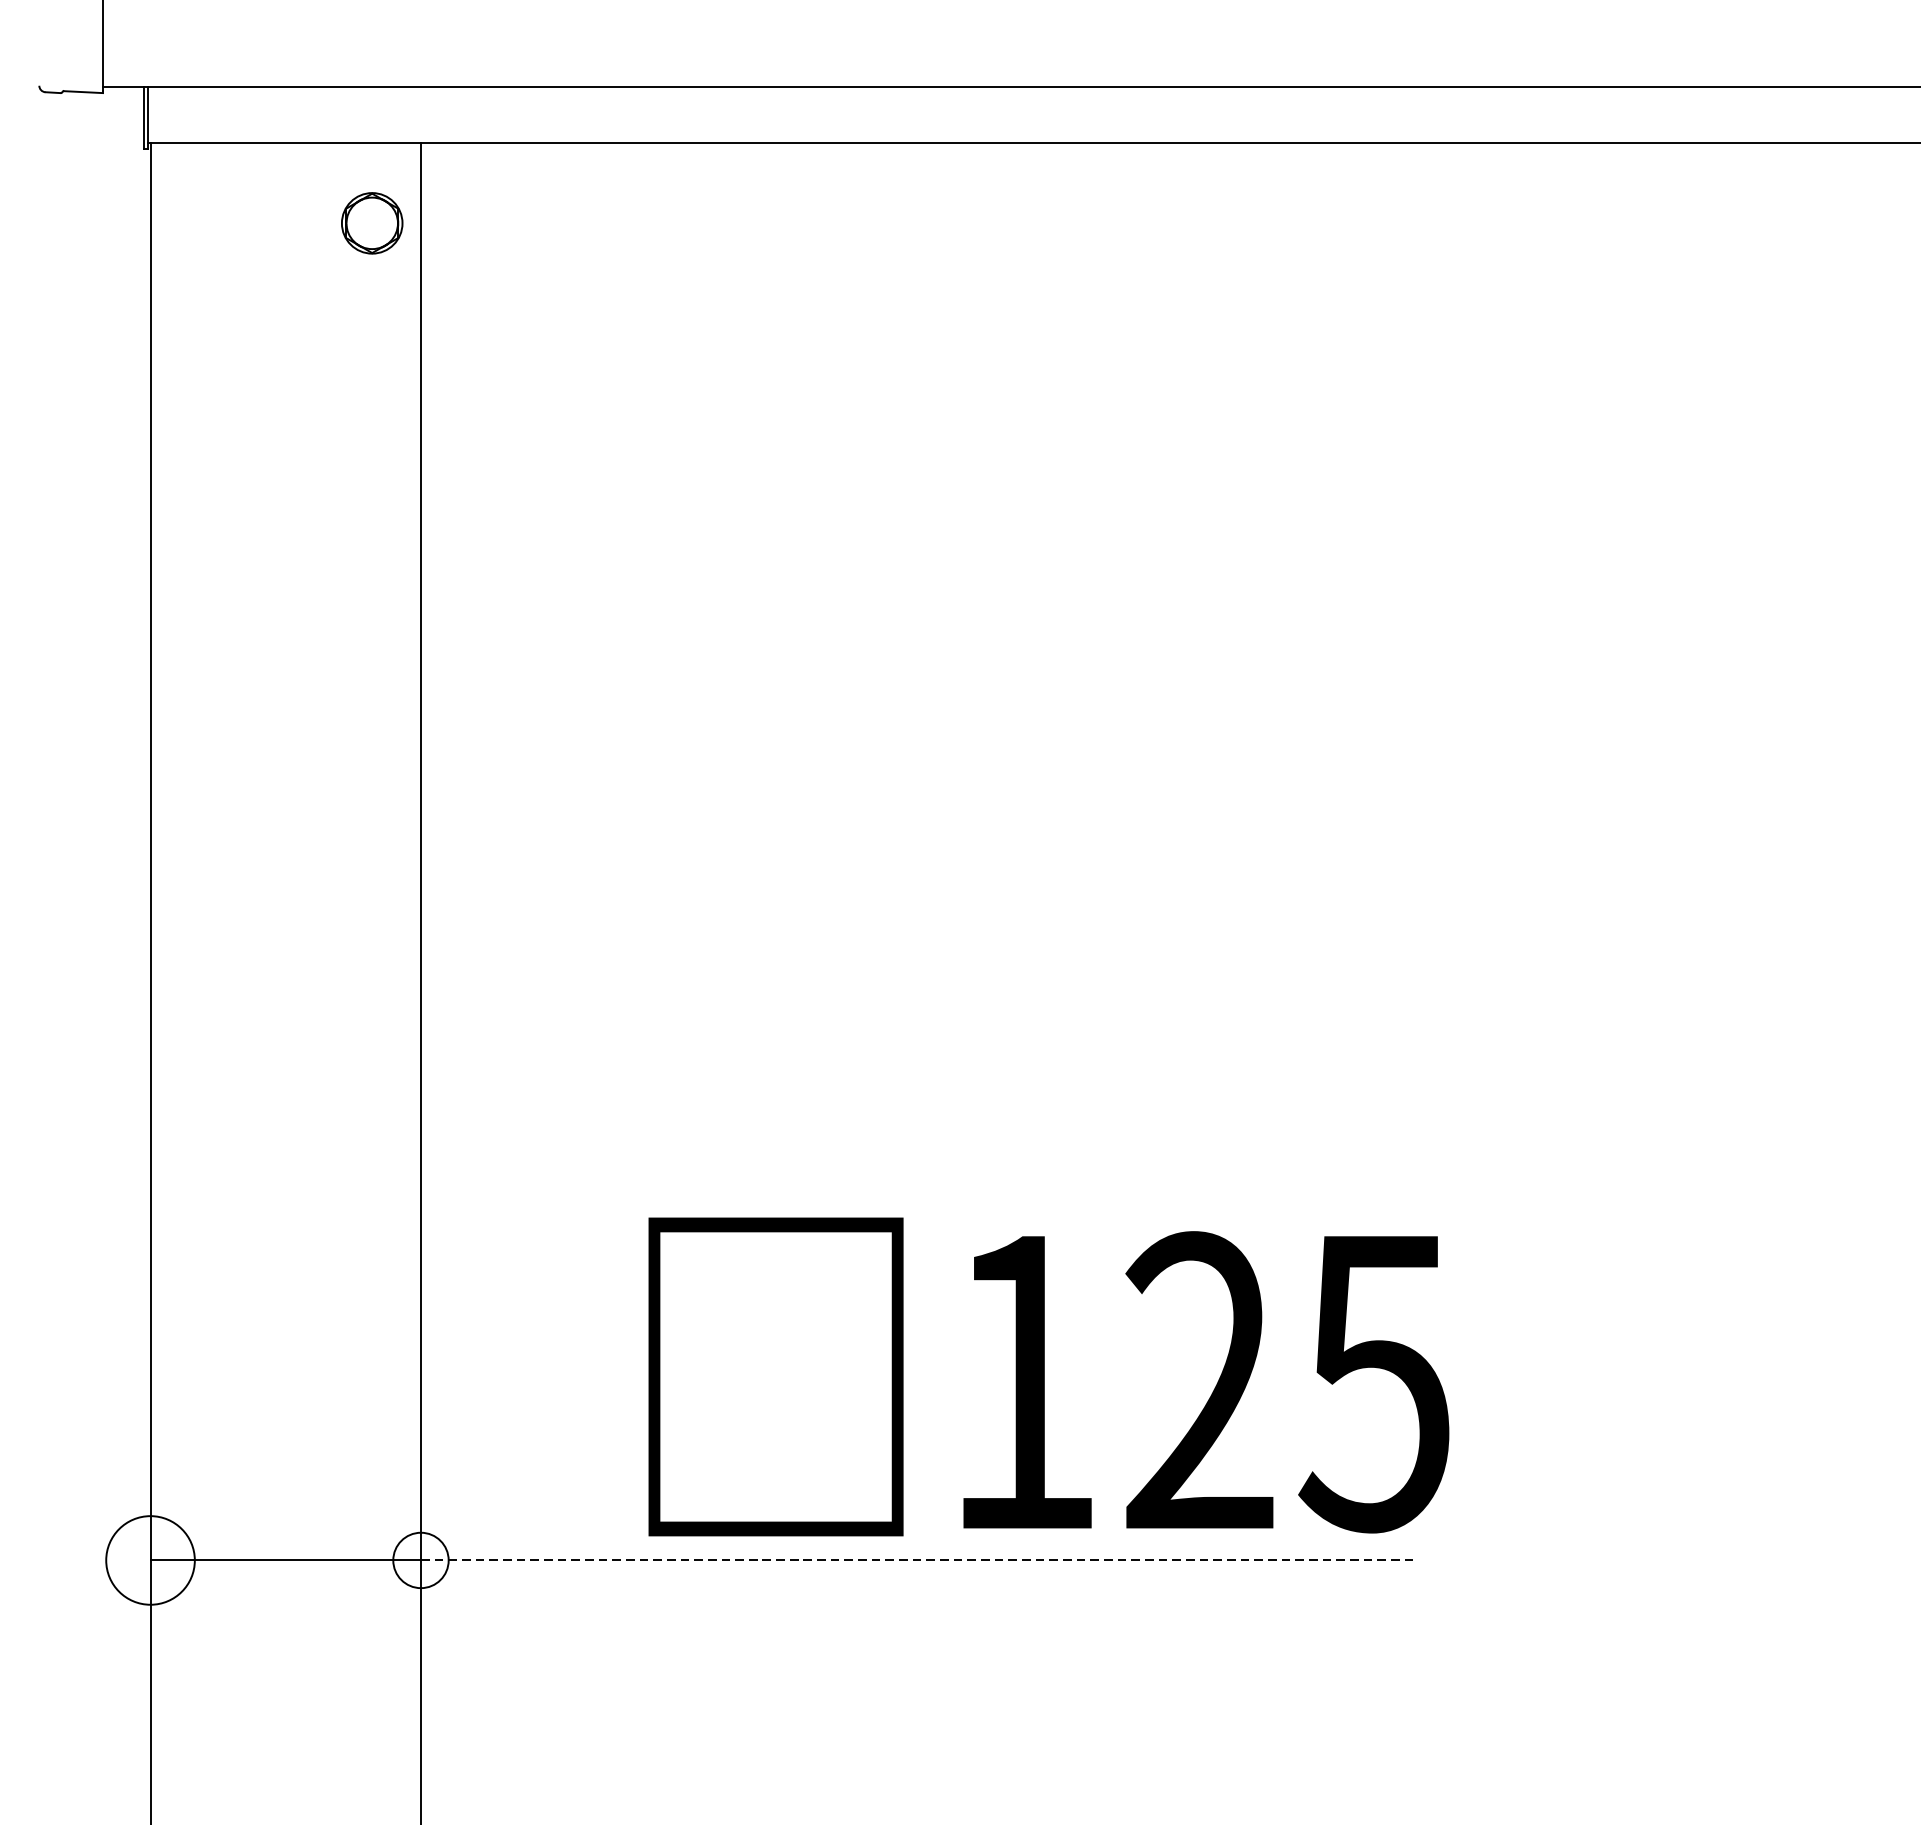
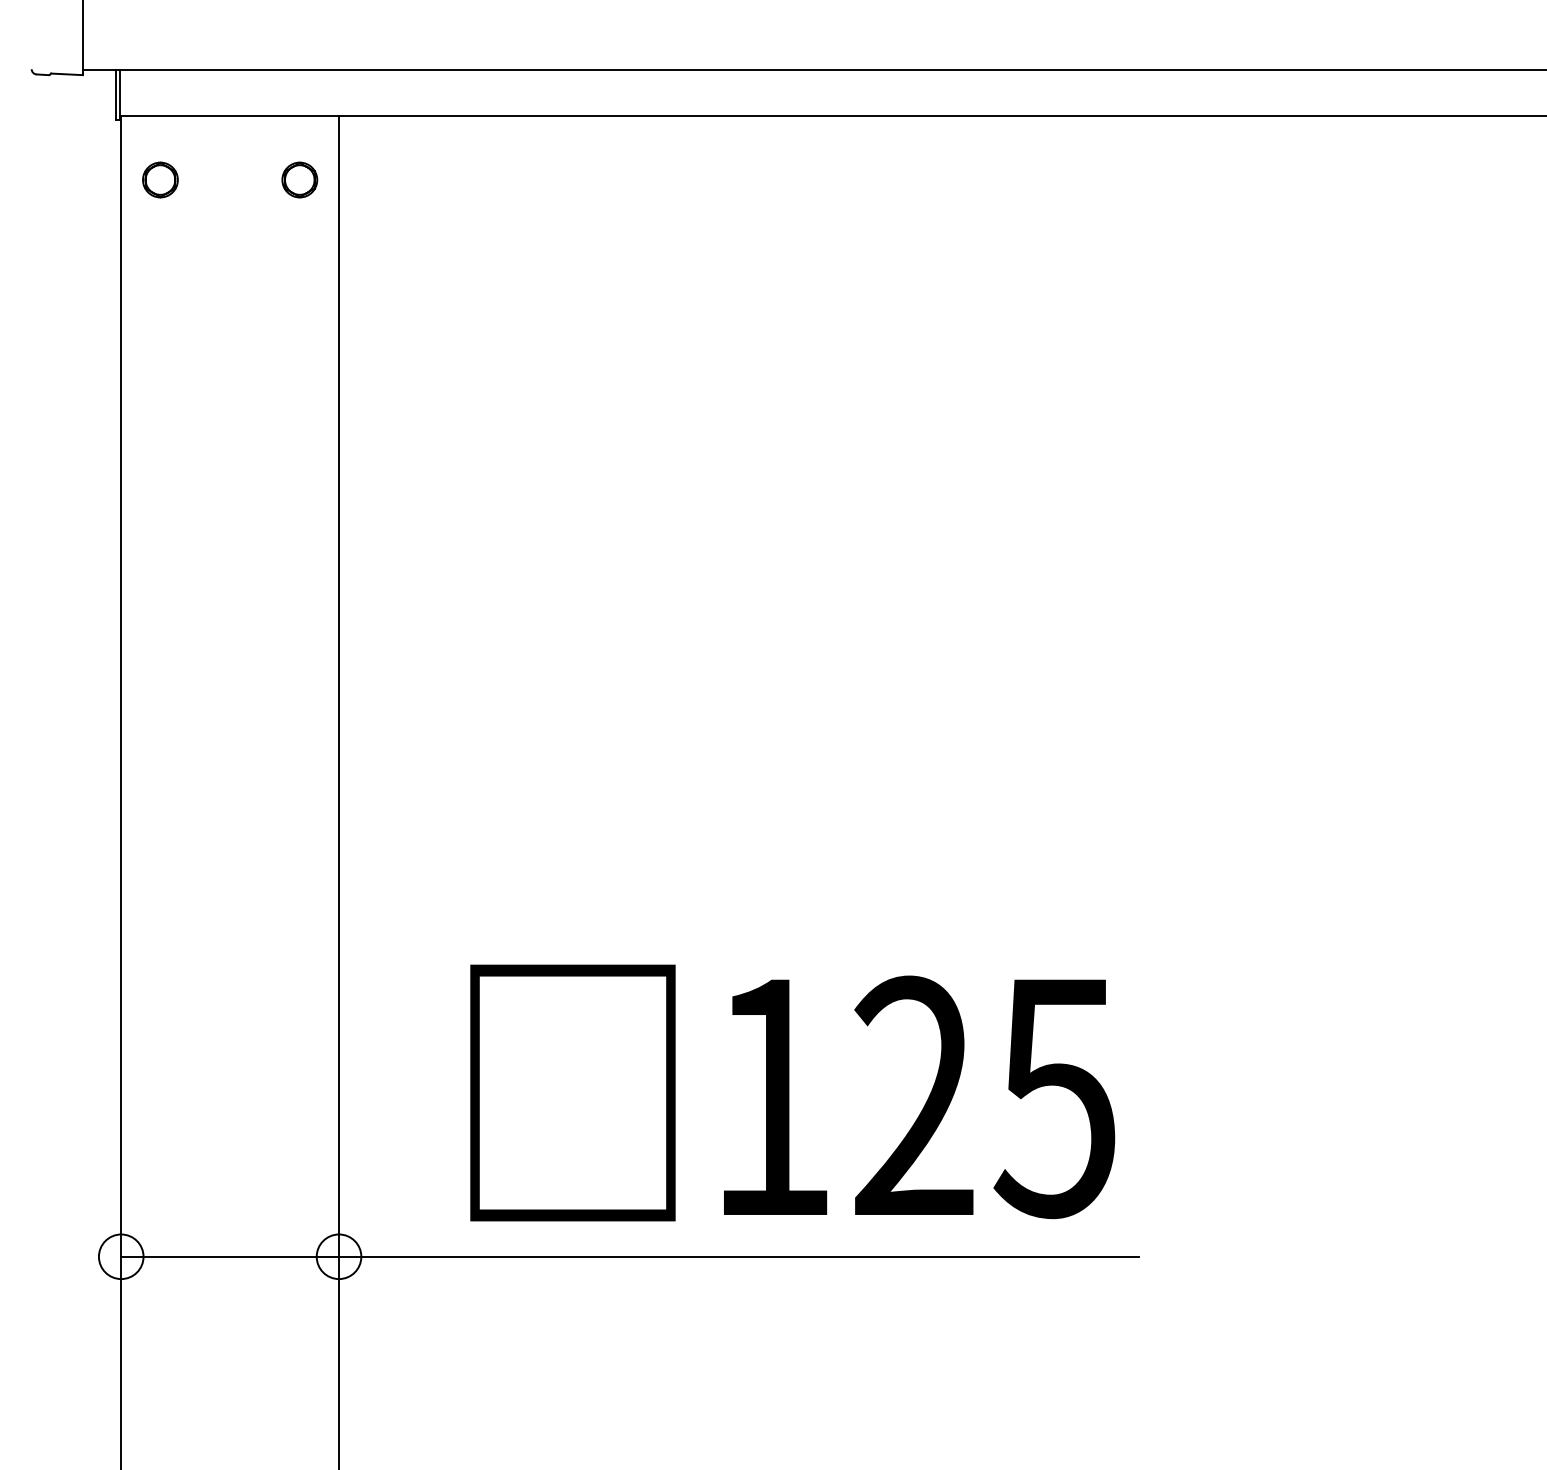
part: (199, 222) -> (160, 179), added
part: (371, 222) -> (299, 179), size x0.71
text: (1048, 1376) -> (792, 1092), moved
circle: (149, 1560) -> (120, 1256), size x0.62
line: (917, 1560) -> (738, 1256), dashed -> solid

